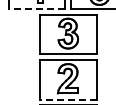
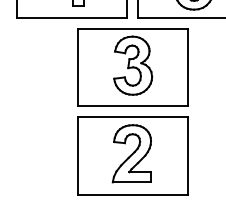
line: (36, 9) -> (71, 18), dashed -> solid
line: (67, 99) -> (131, 194), dashed -> solid

